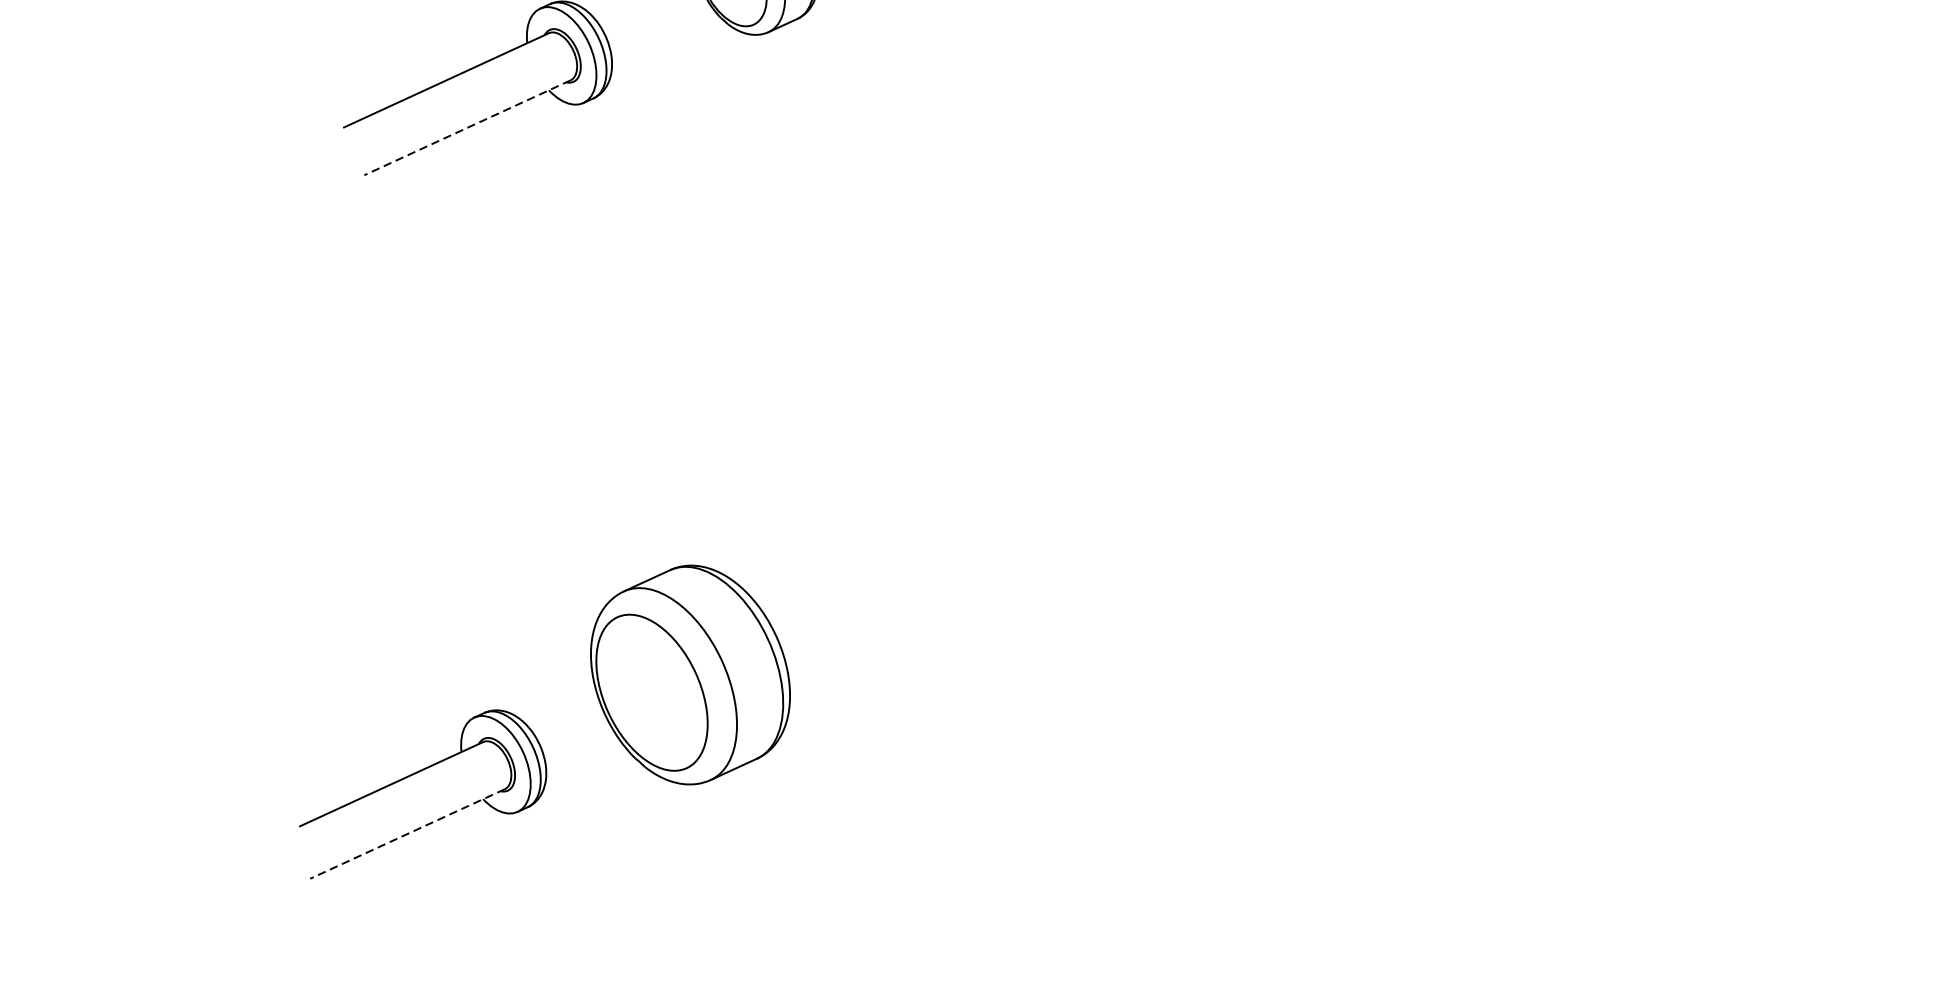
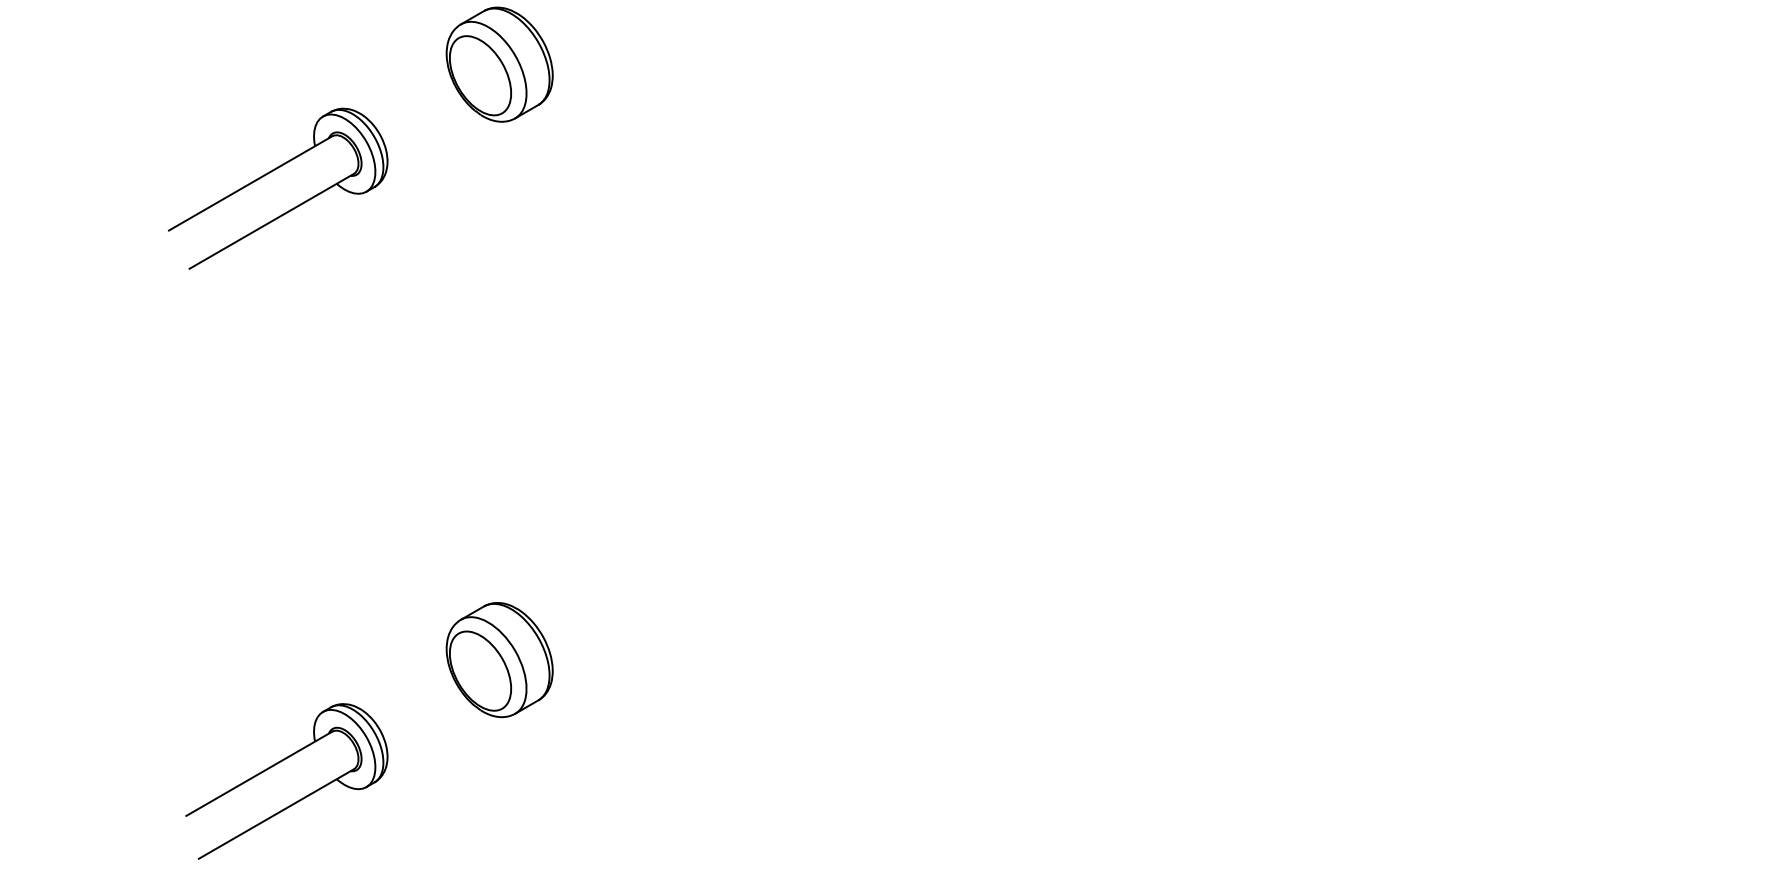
line: (467, 127) -> (271, 221), dashed -> solid
part: (690, 675) -> (499, 660), size x0.62
line: (407, 834) -> (276, 814), dashed -> solid

